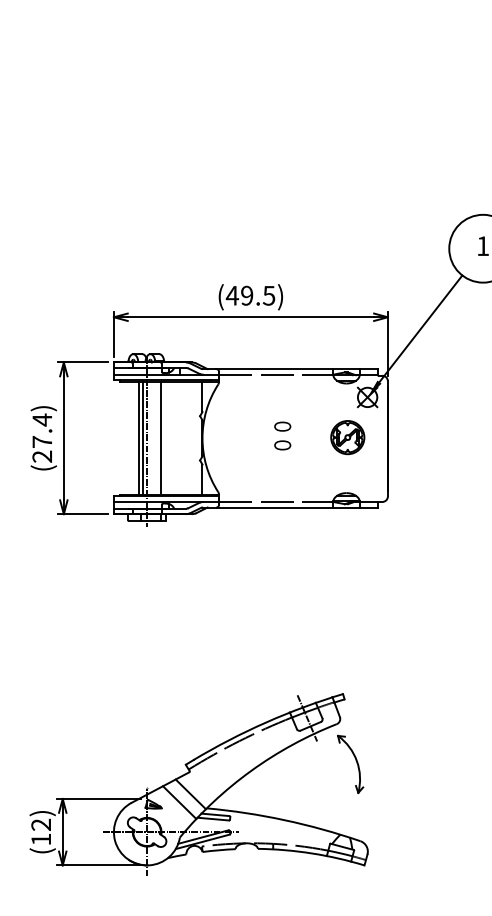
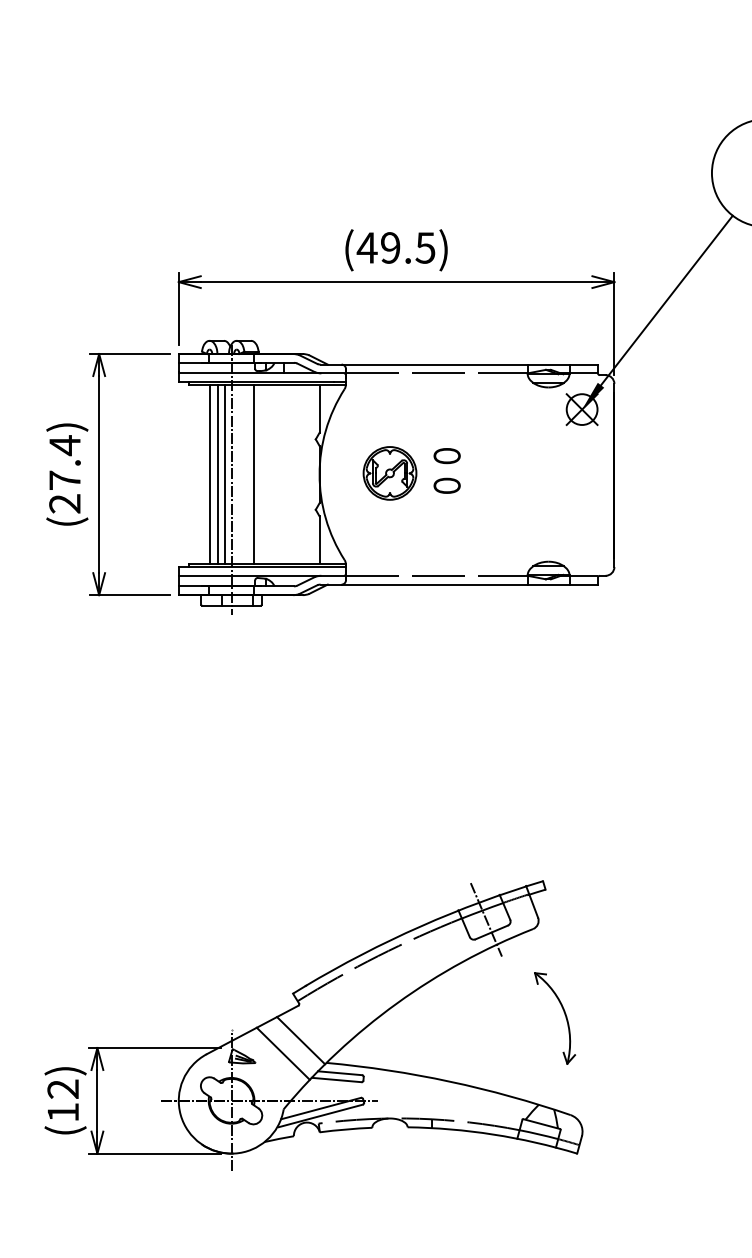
line: (133, 437) -> (209, 473), added
part: (347, 437) -> (389, 473), moved
part: (350, 763) -> (554, 1017), moved

